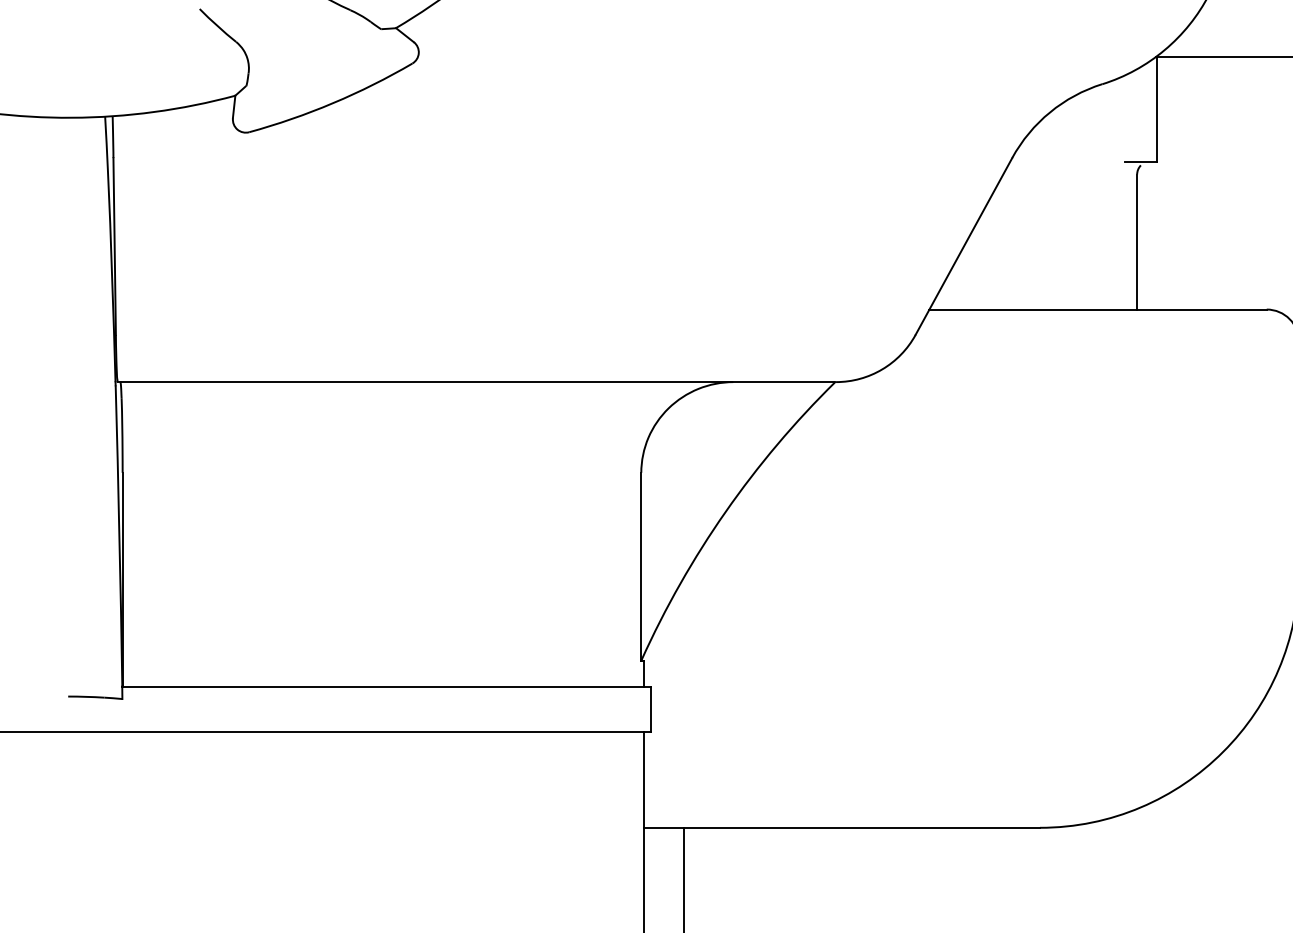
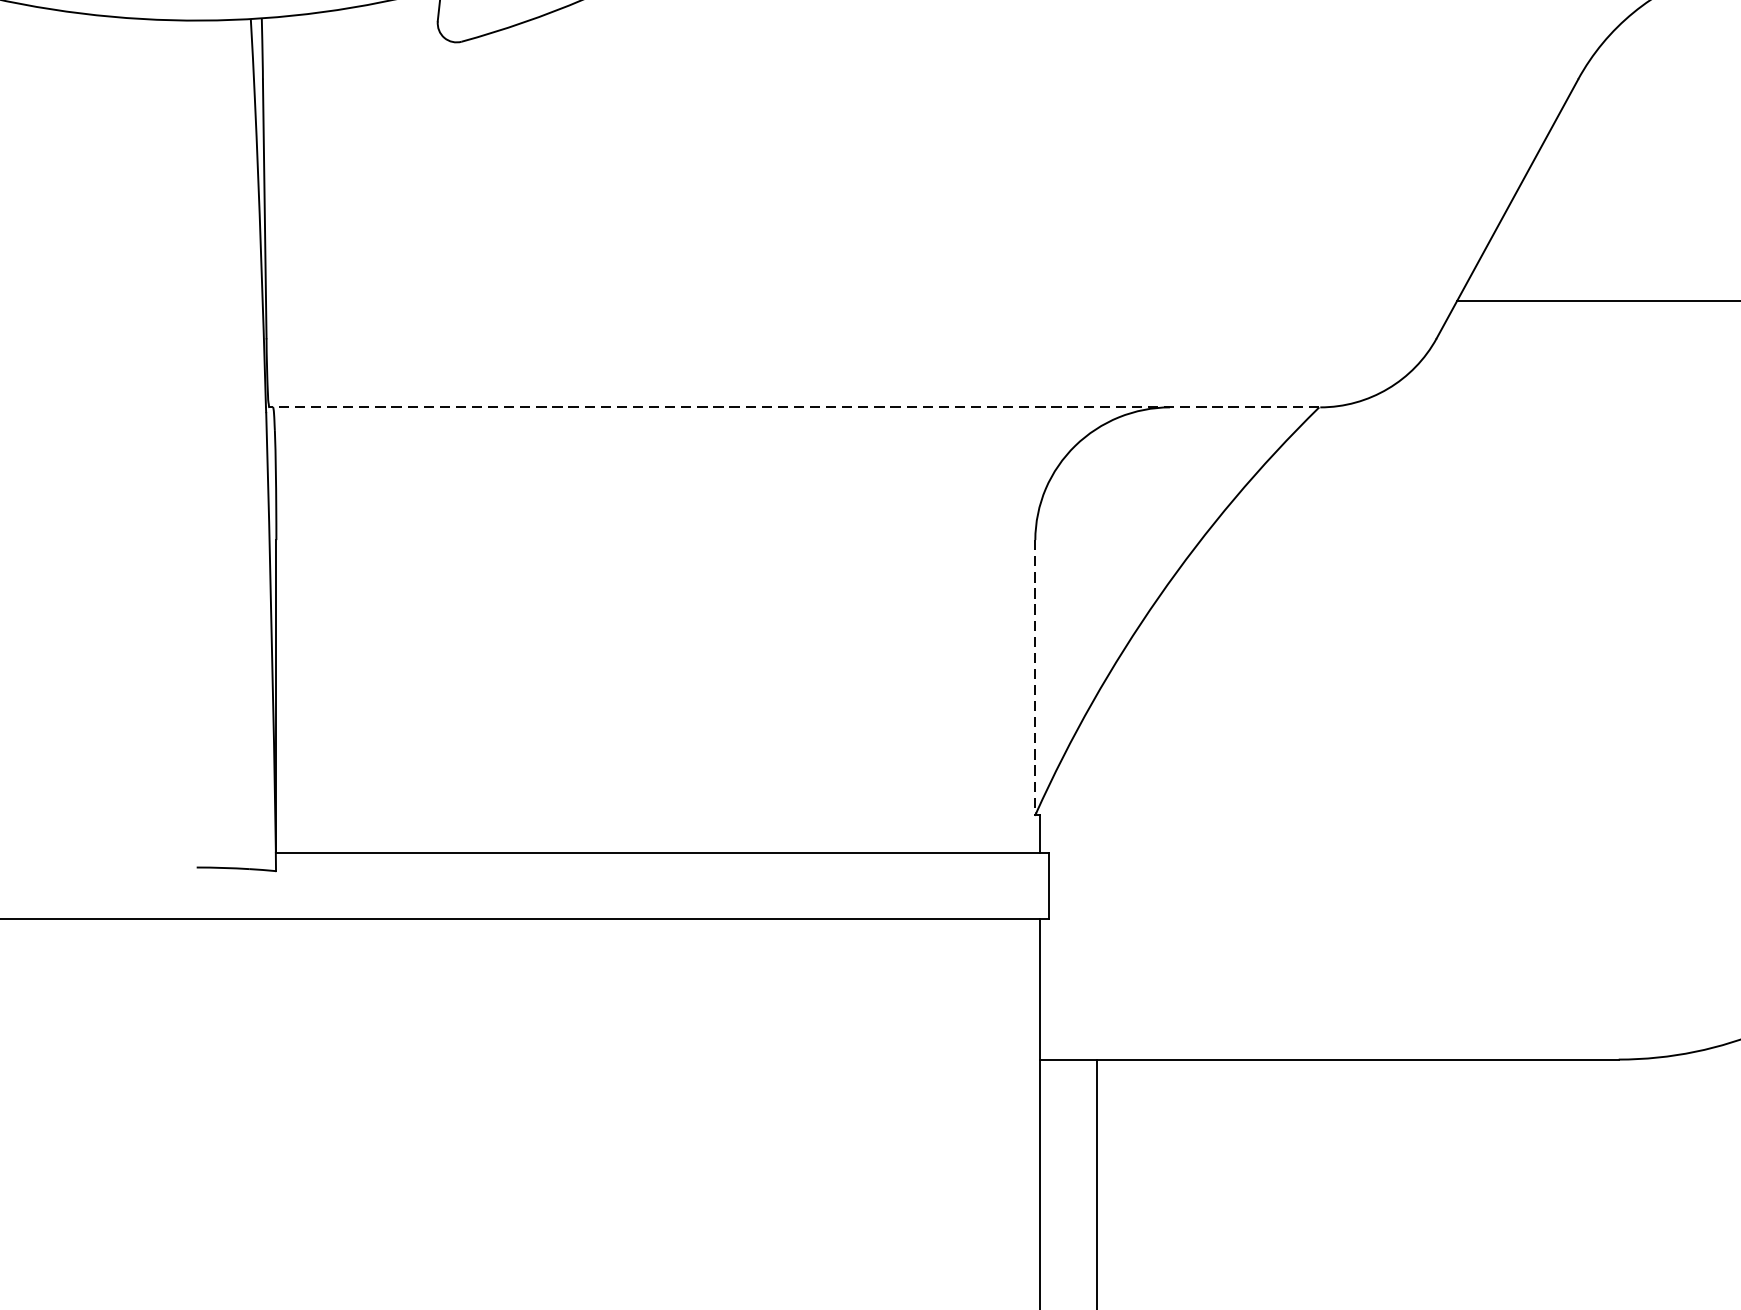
line: (476, 382) -> (794, 407), solid -> dashed
line: (641, 566) -> (1035, 677), solid -> dashed

